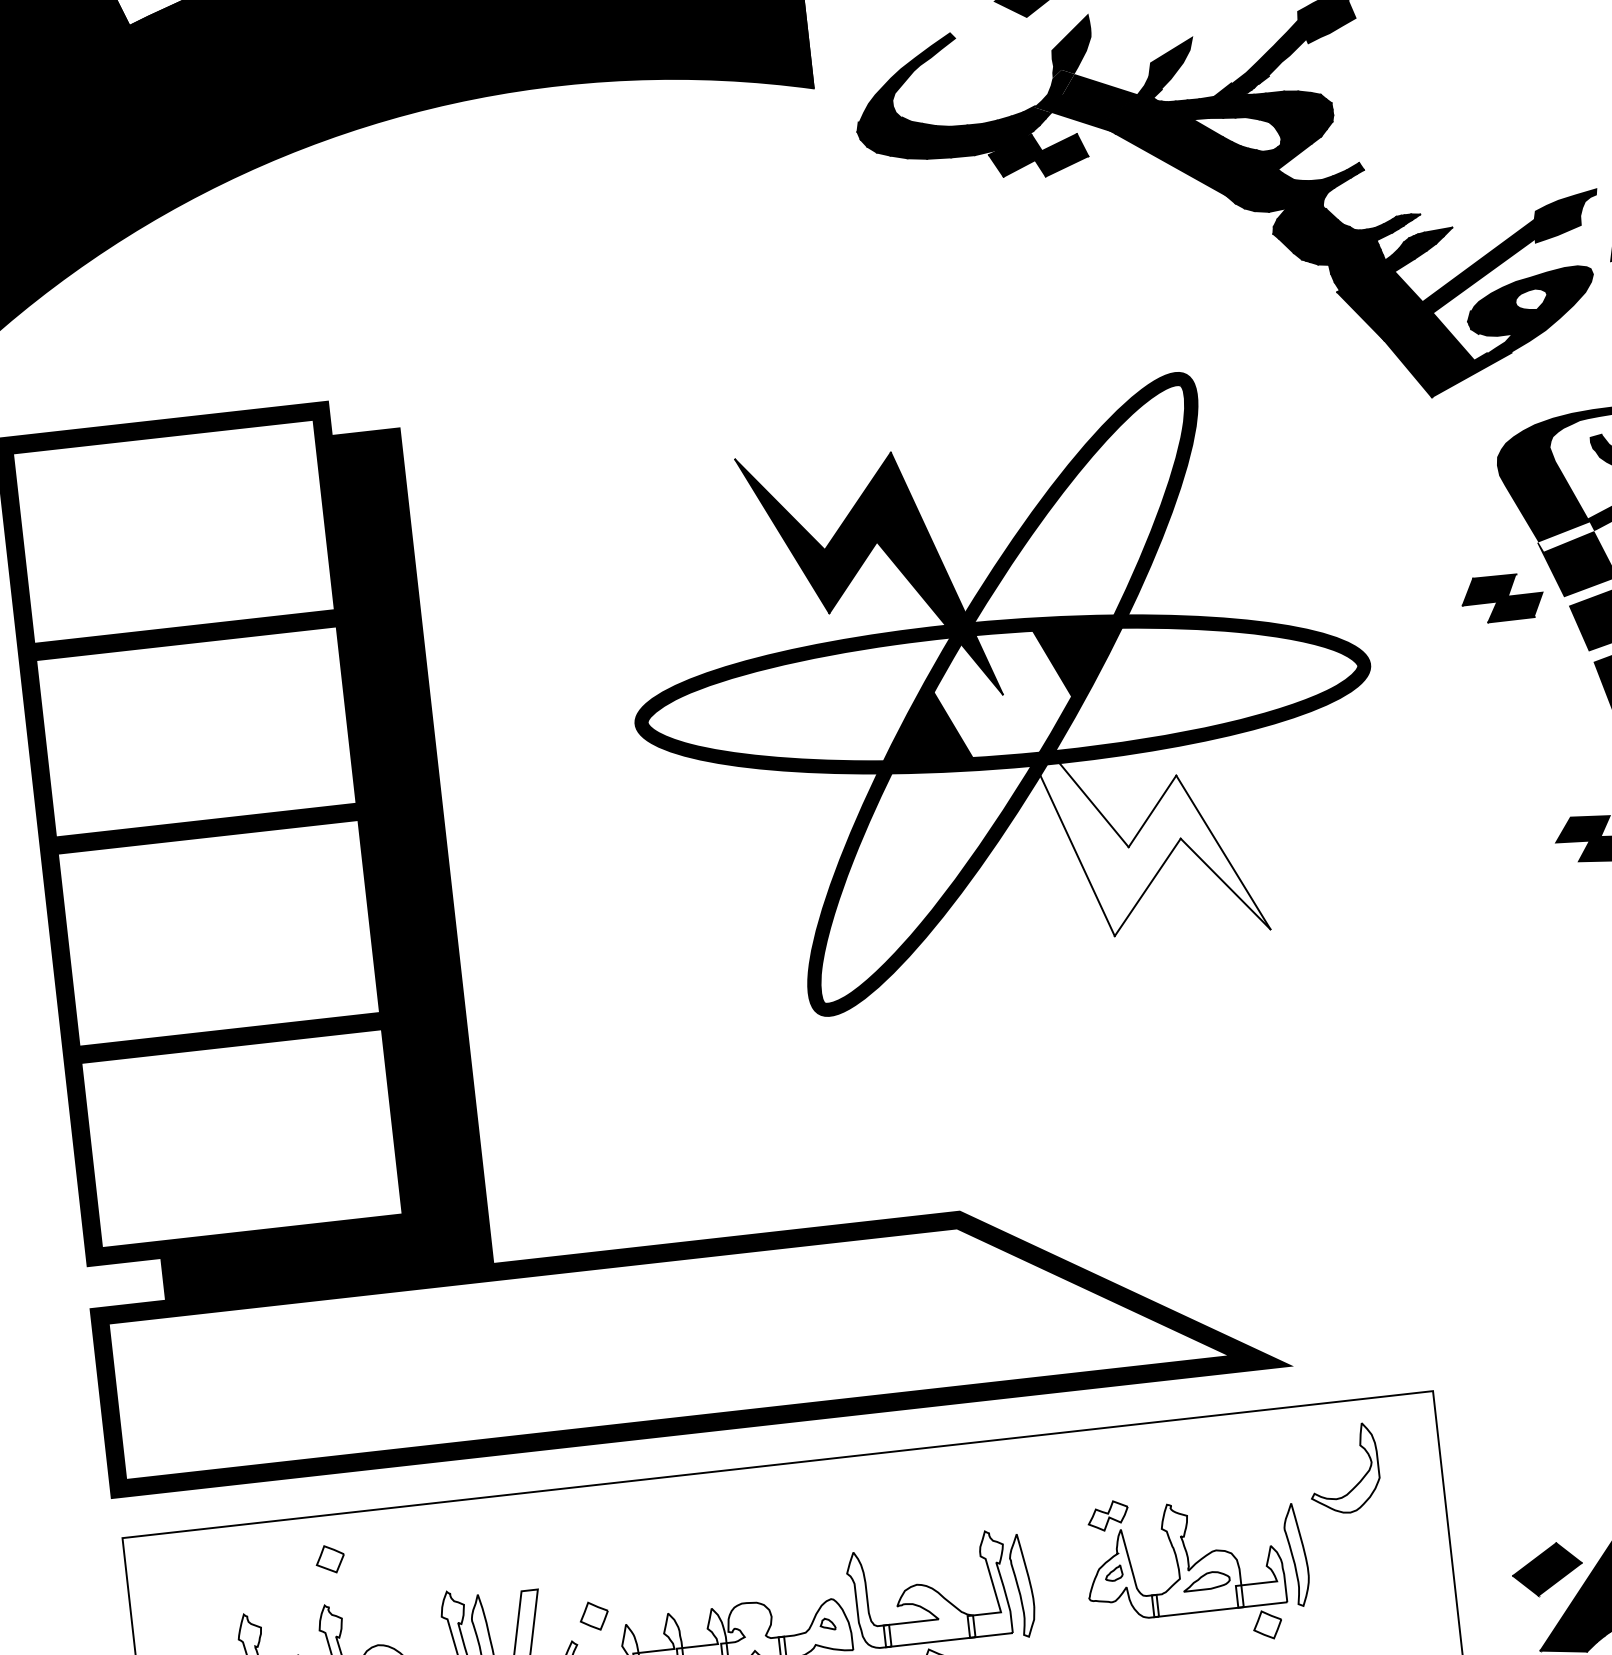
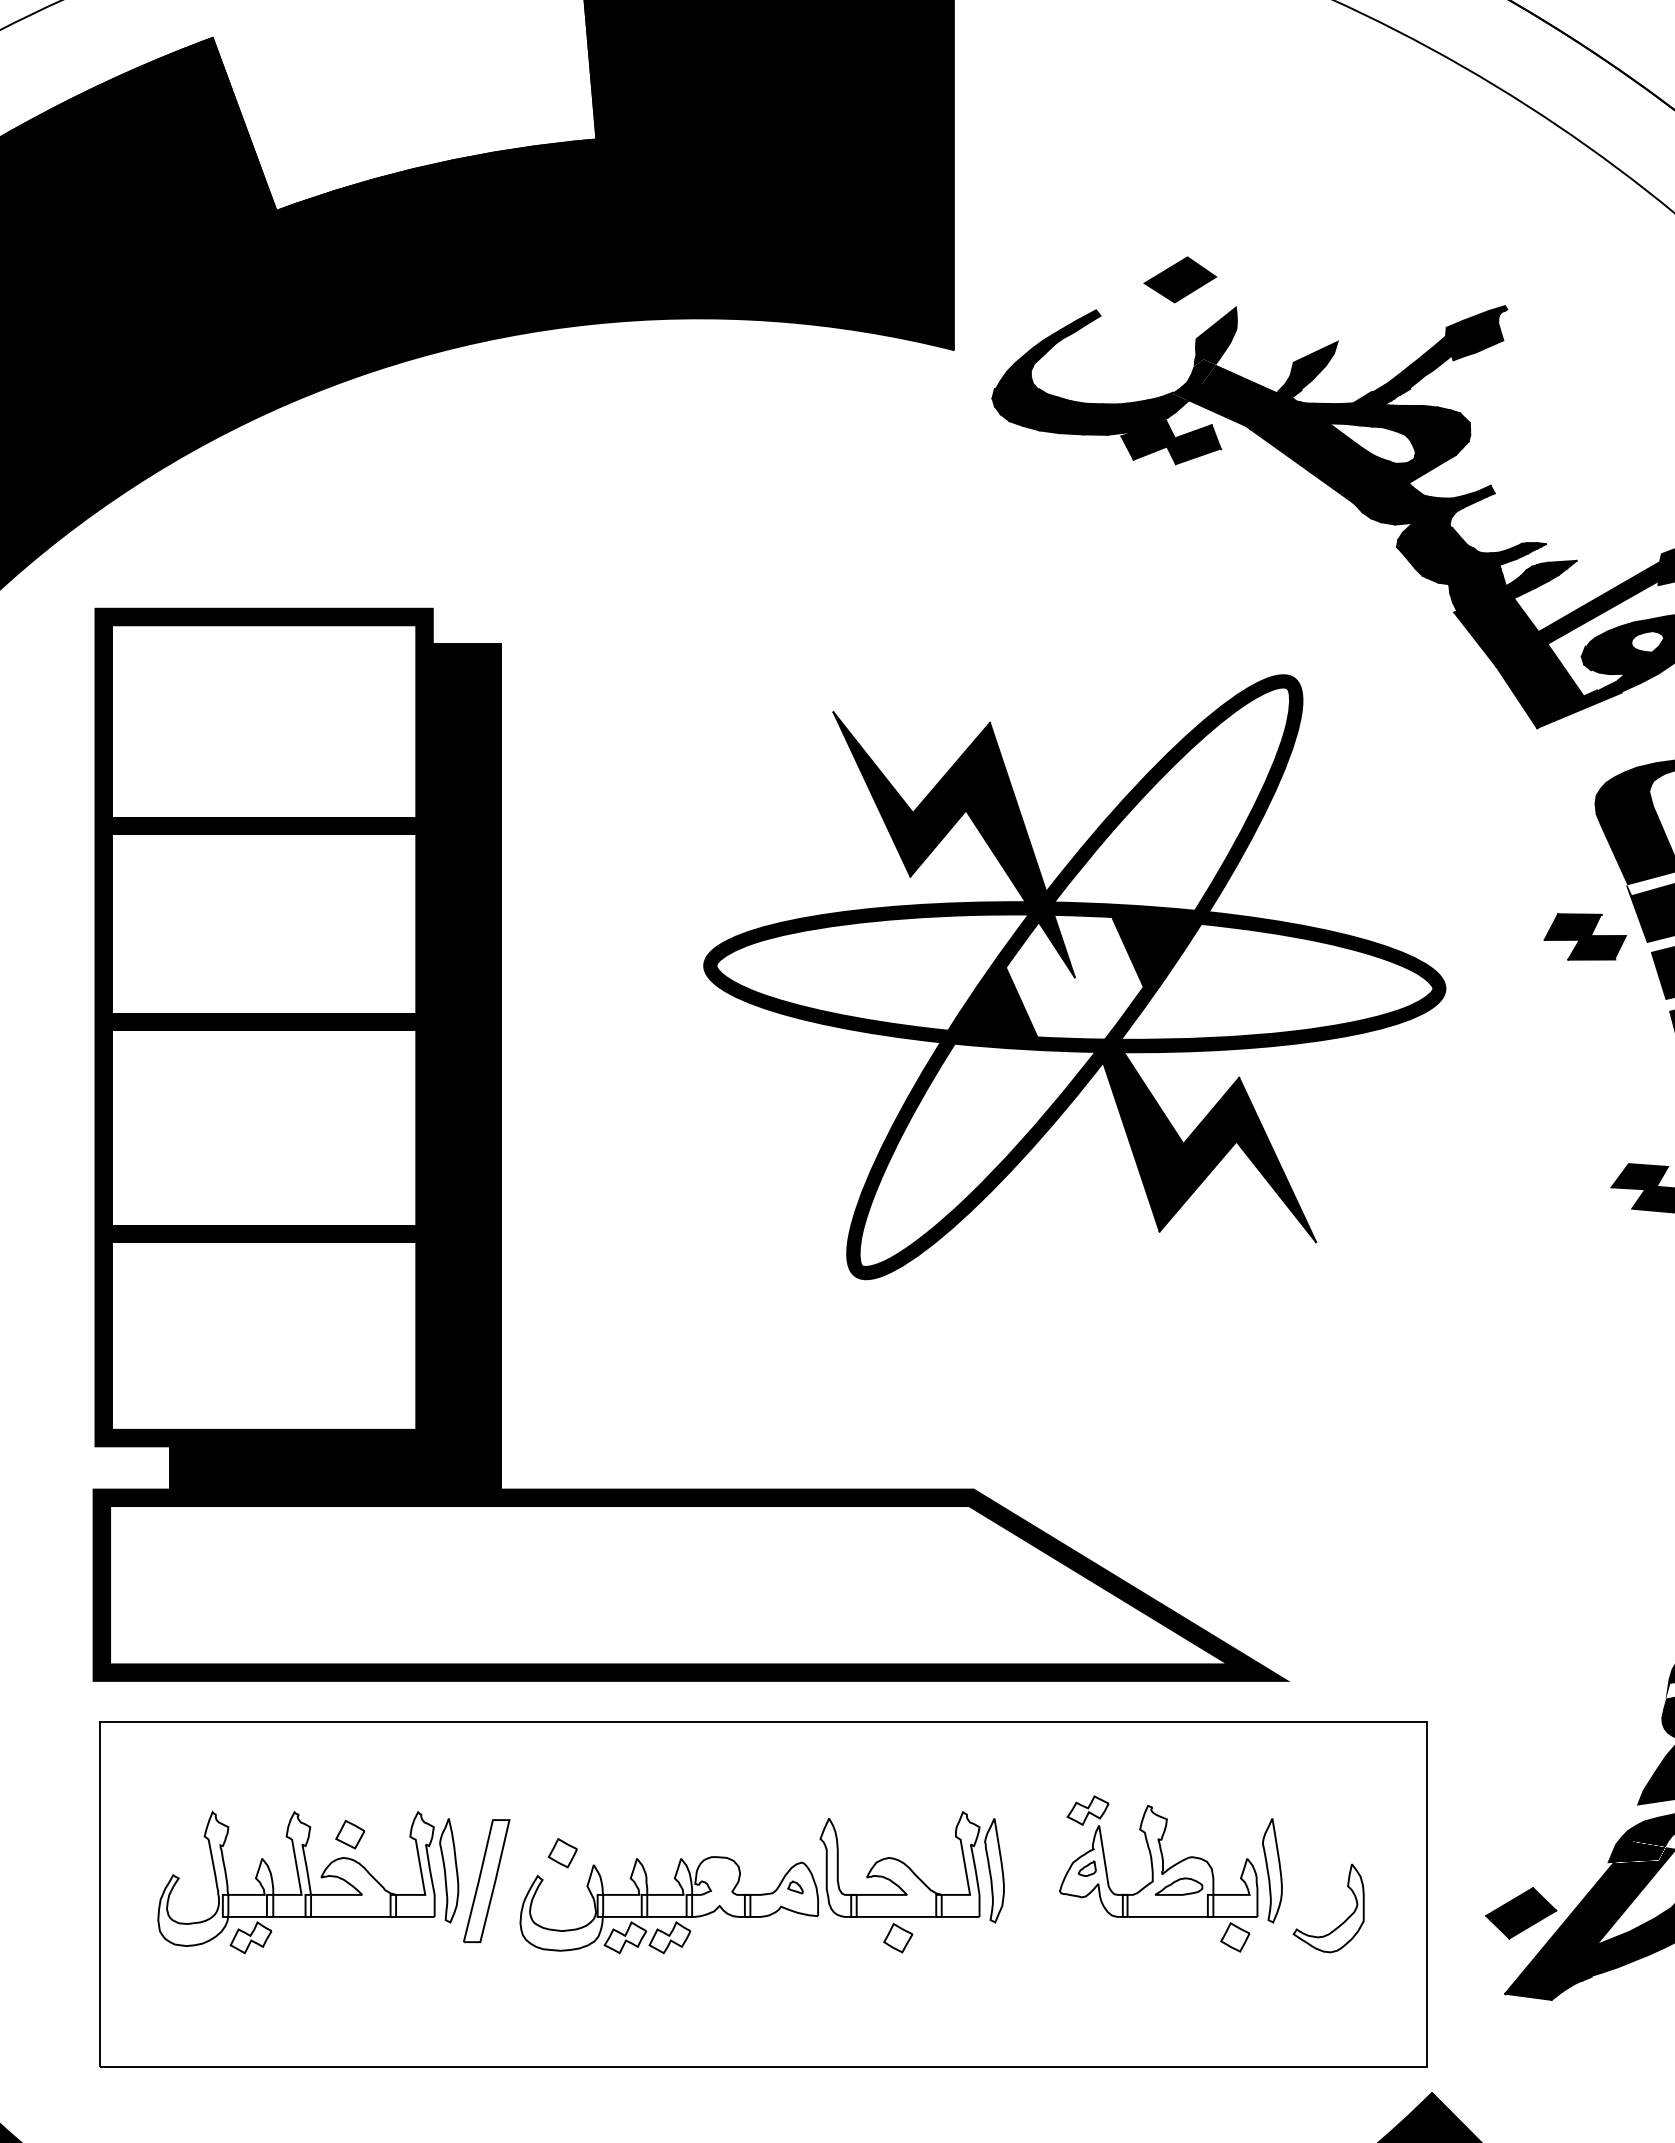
fill: (1142, 836) -> (1198, 1134), added
part: (1355, 1485) -> (1338, 1925), moved
part: (330, 1559) -> (350, 1834), moved

